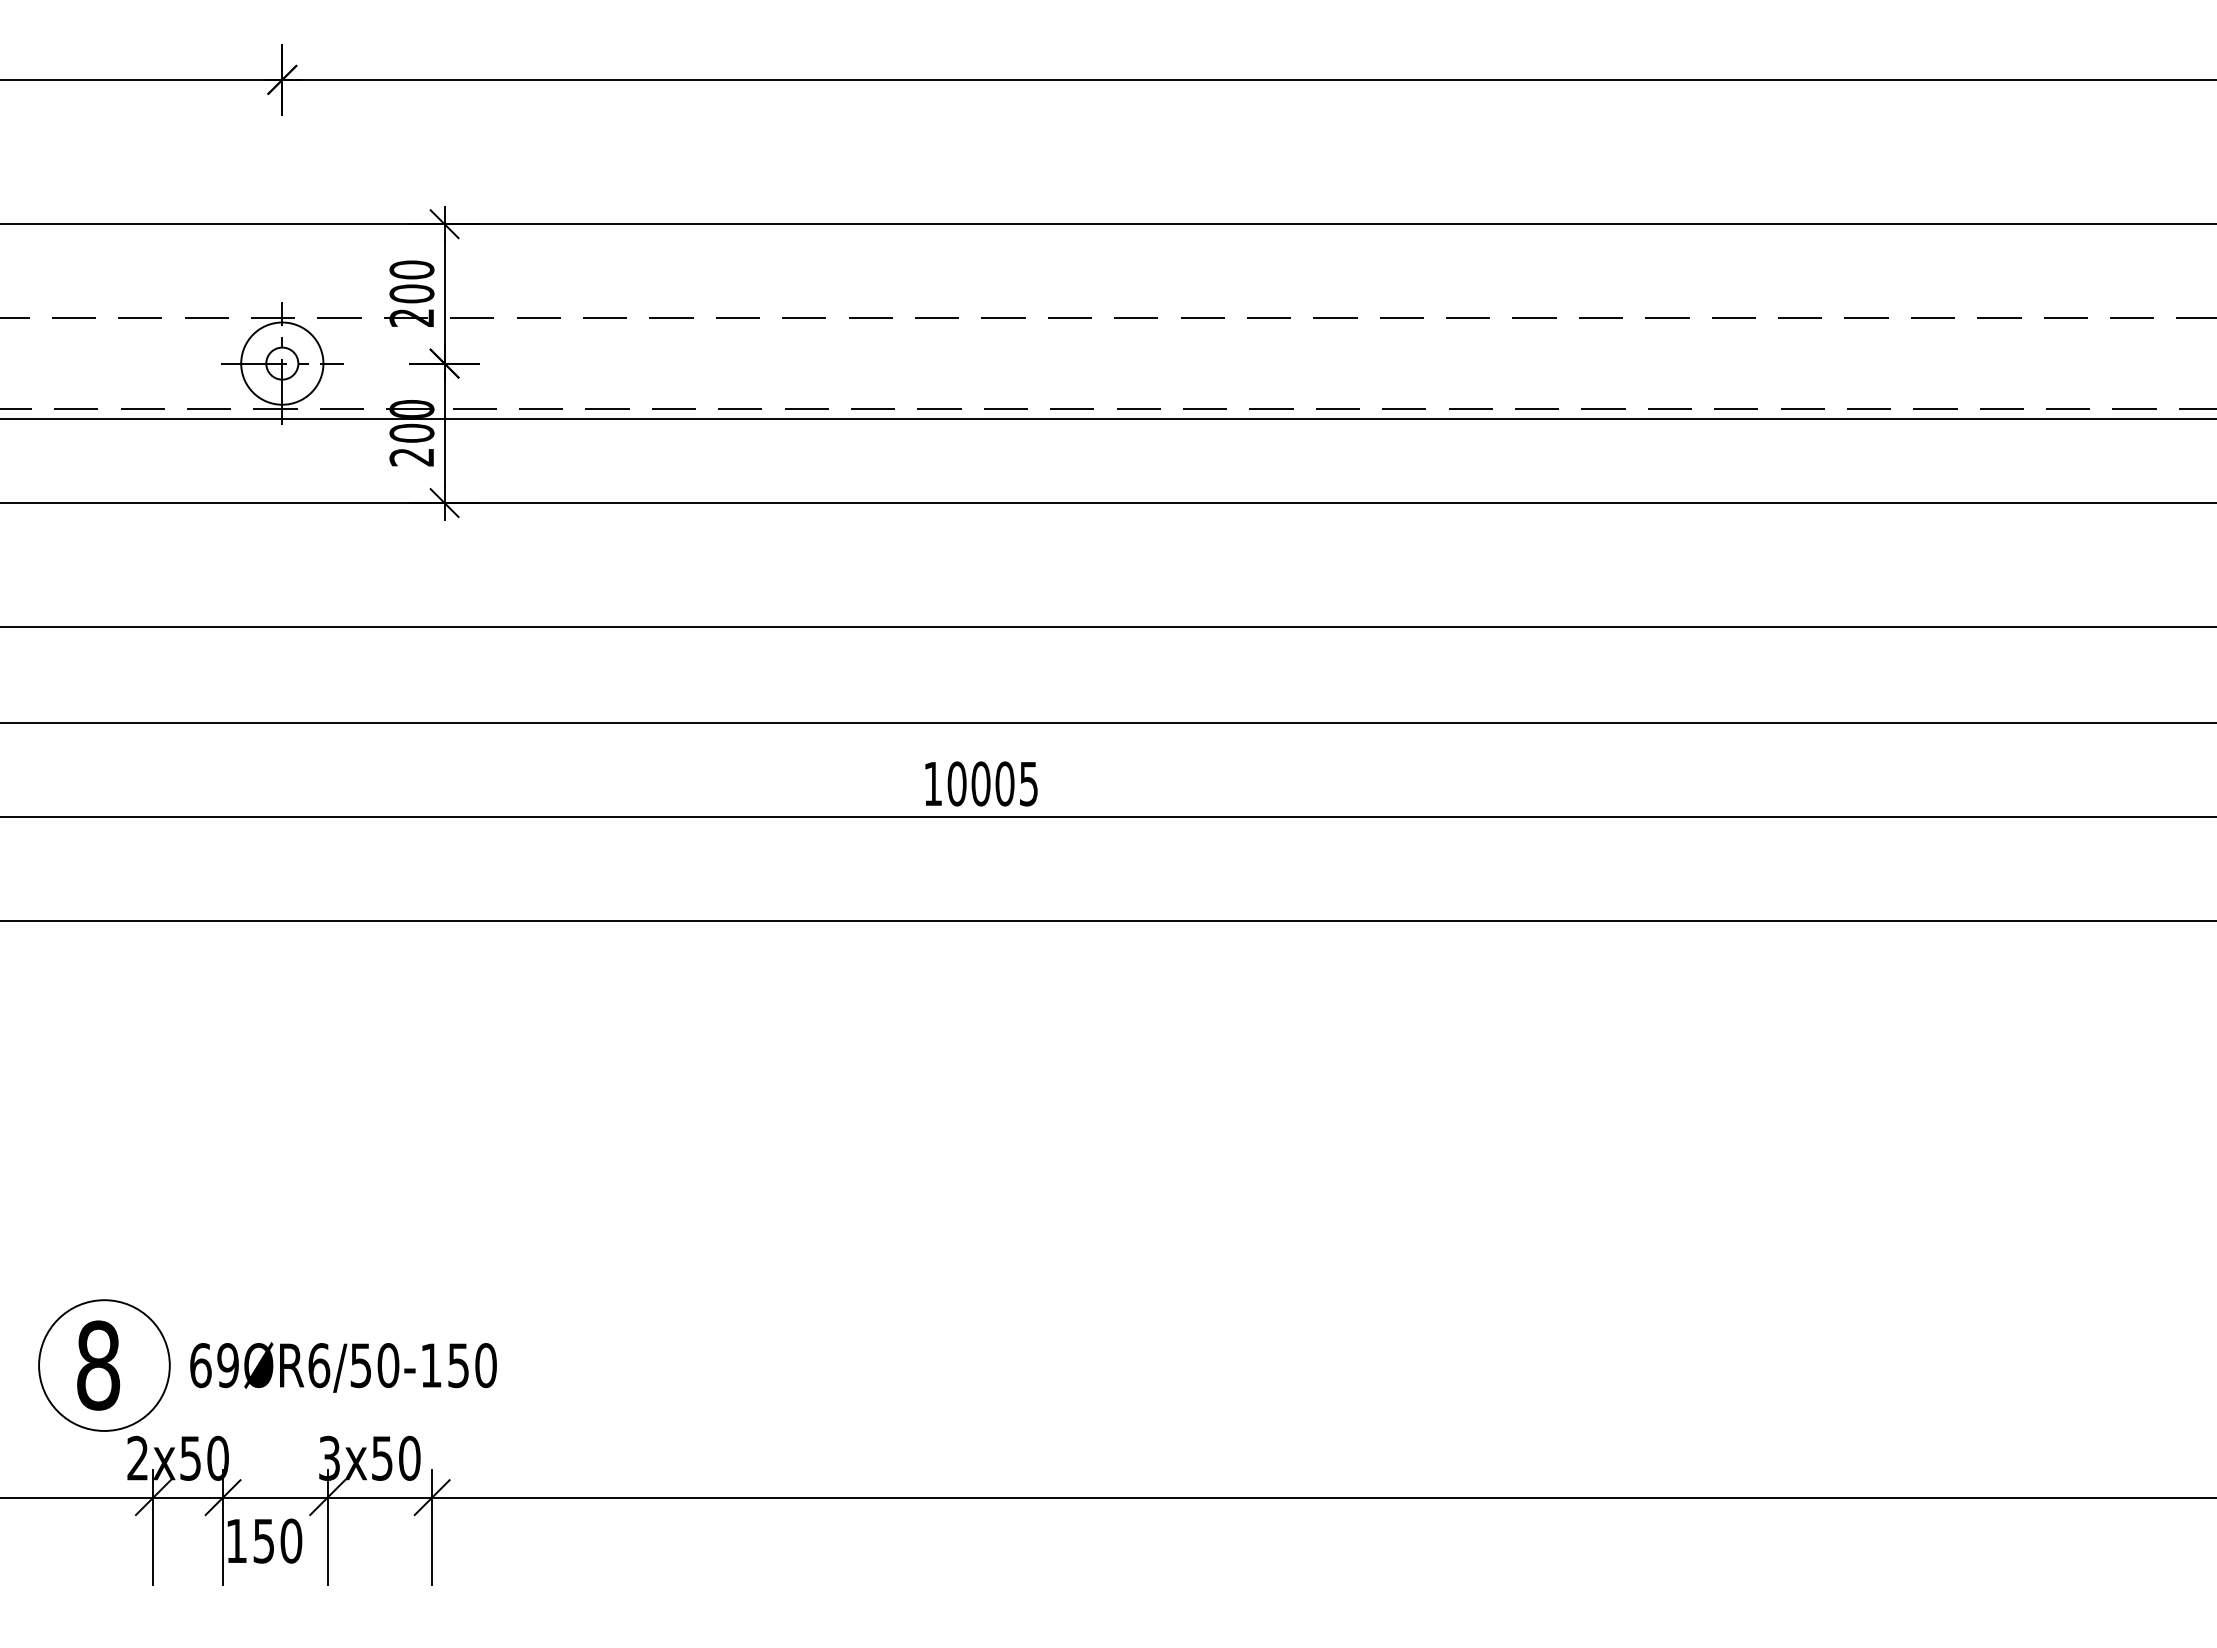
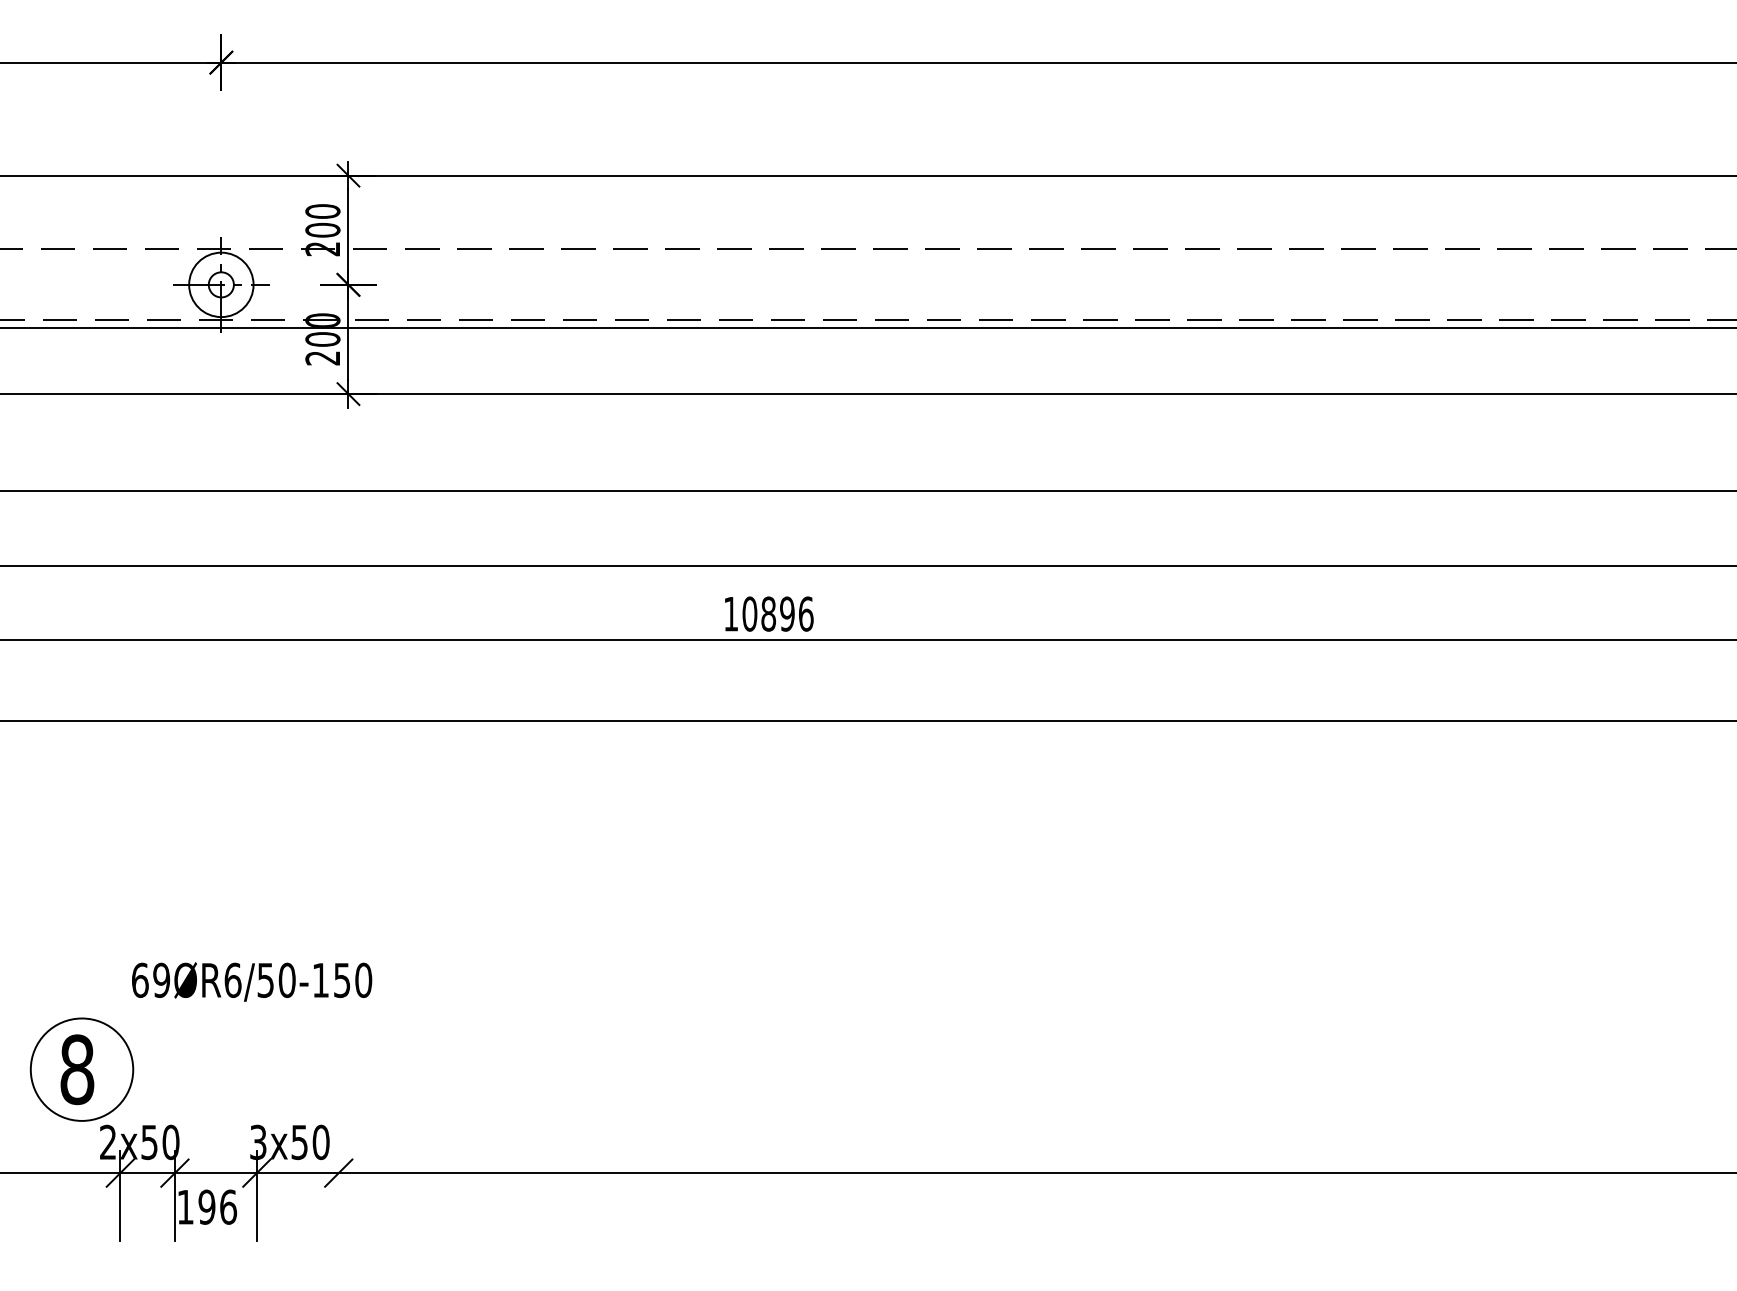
text: (1004, 783) -> (787, 613), 10005 -> 10896
text: (343, 1367) -> (252, 981), moved
line: (432, 1526) -> (338, 1195), removed
text: (277, 1540) -> (217, 1206), 150 -> 196

